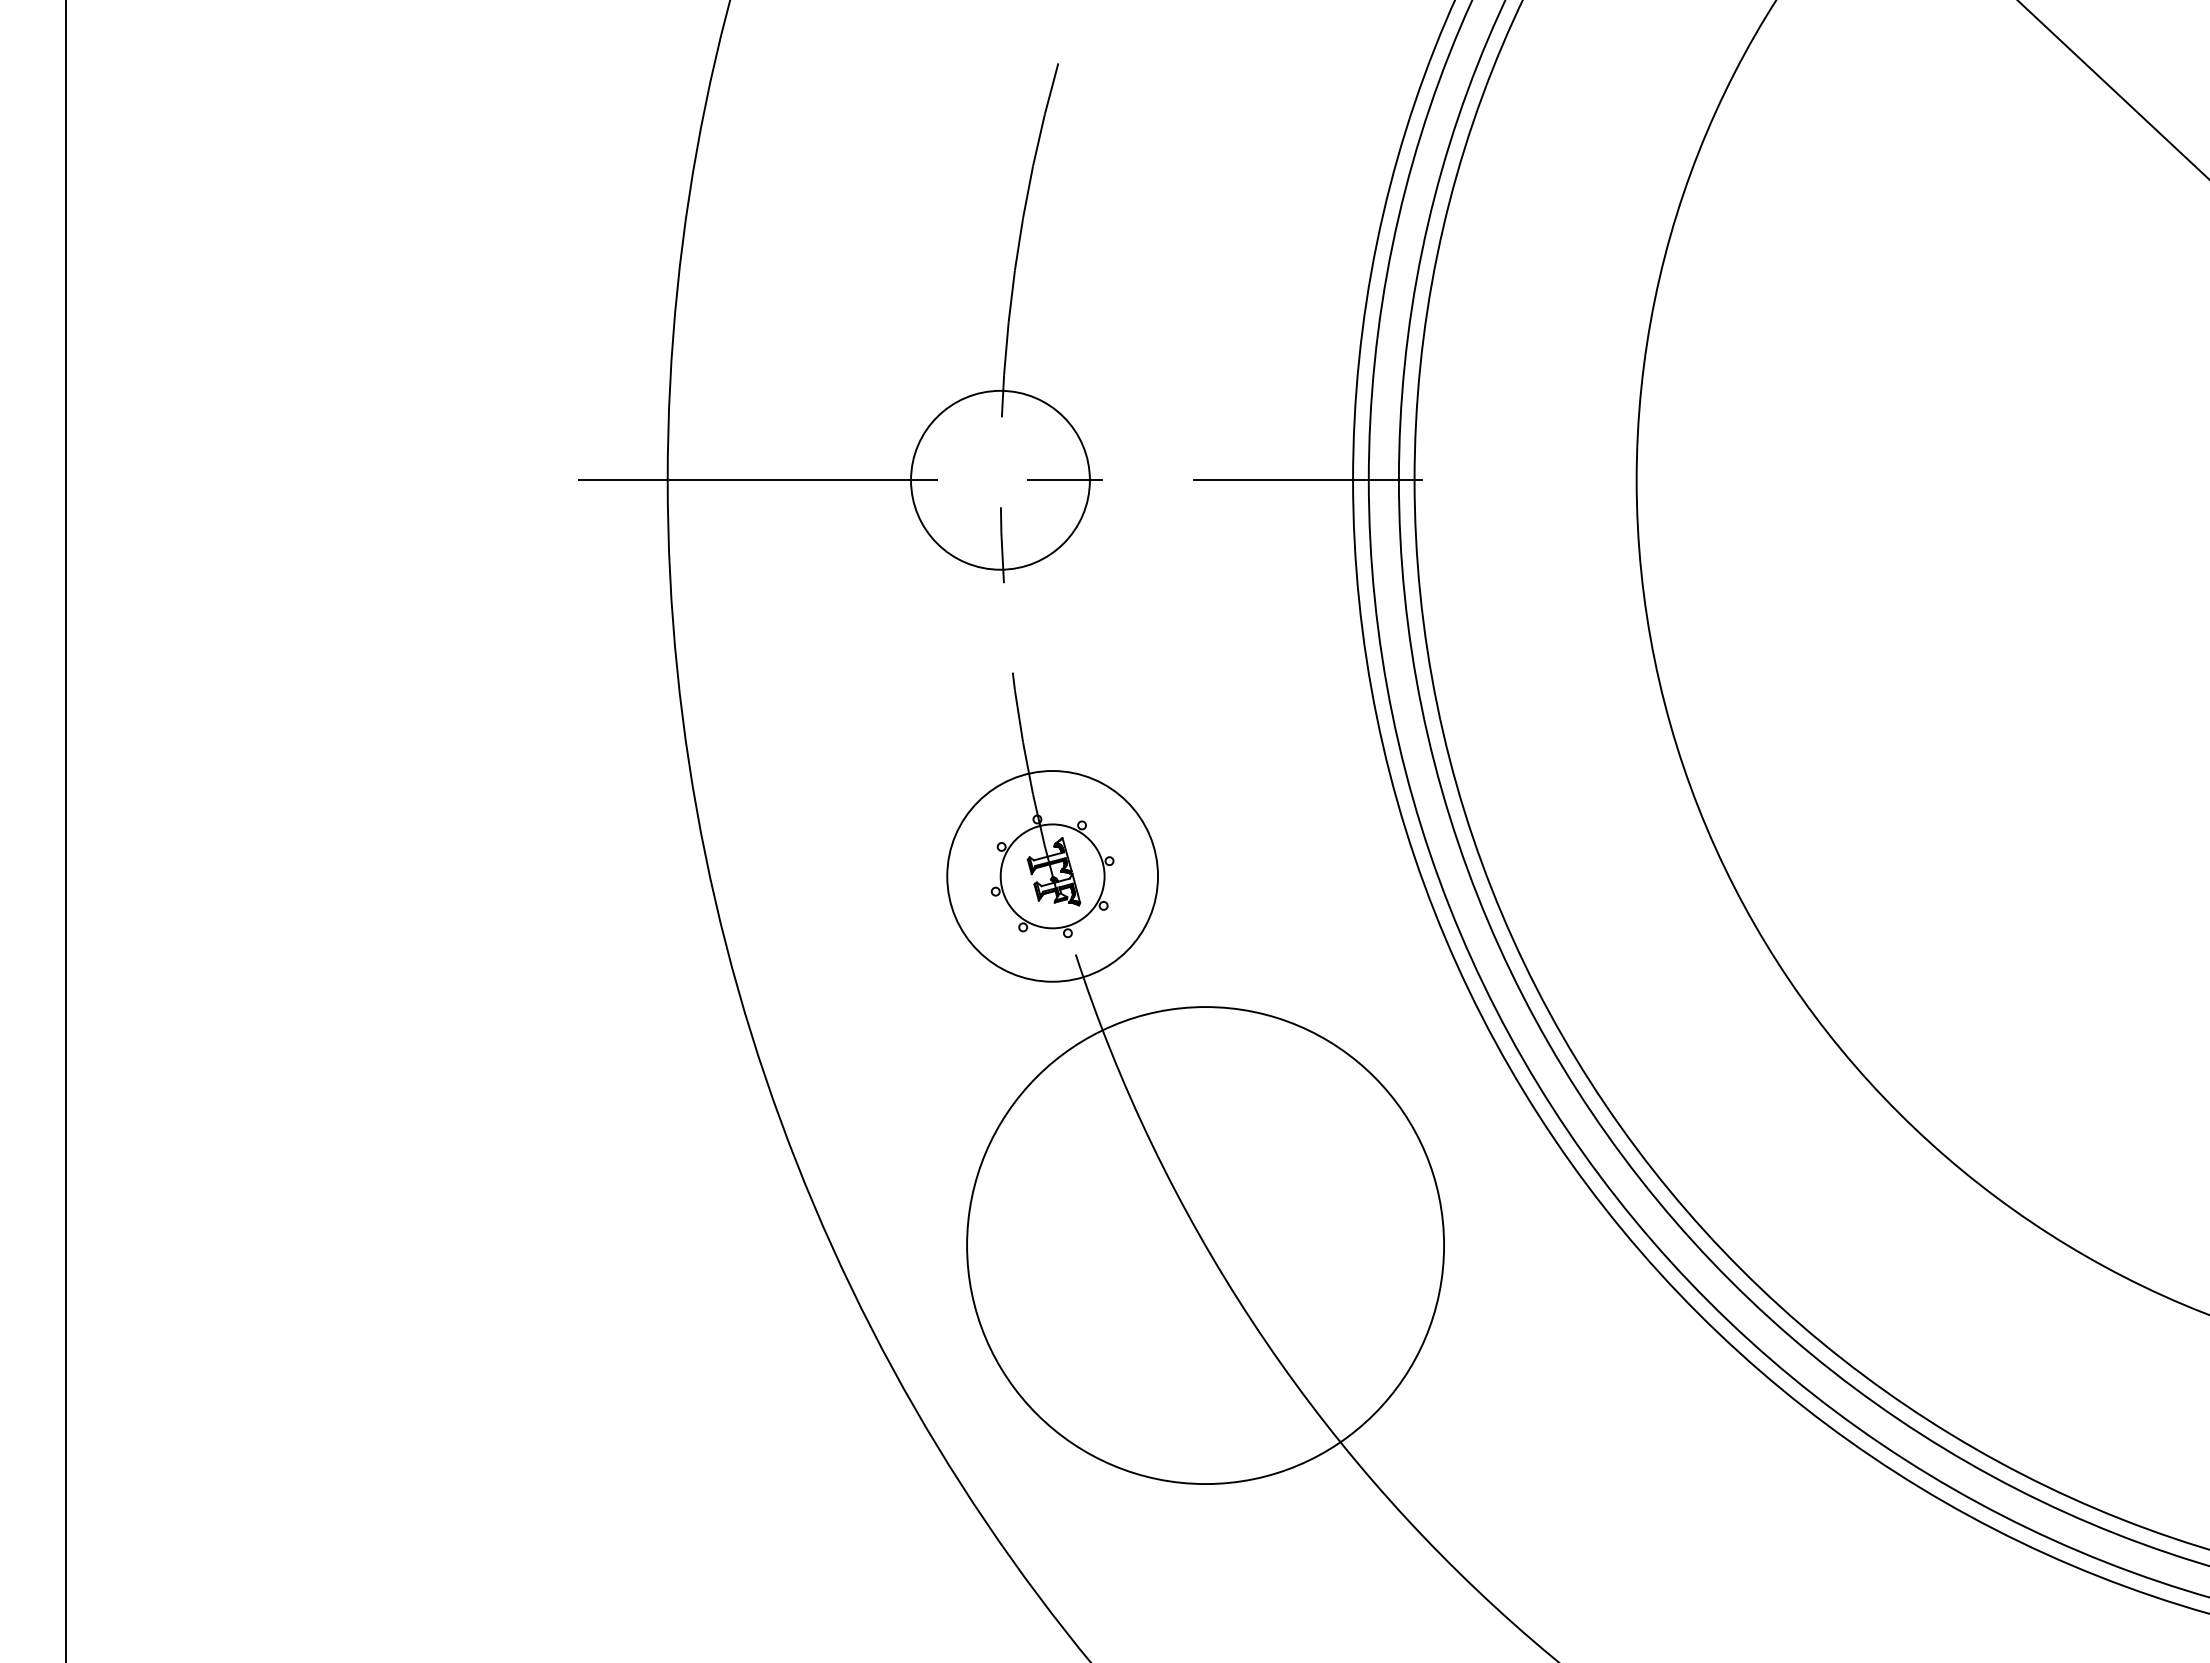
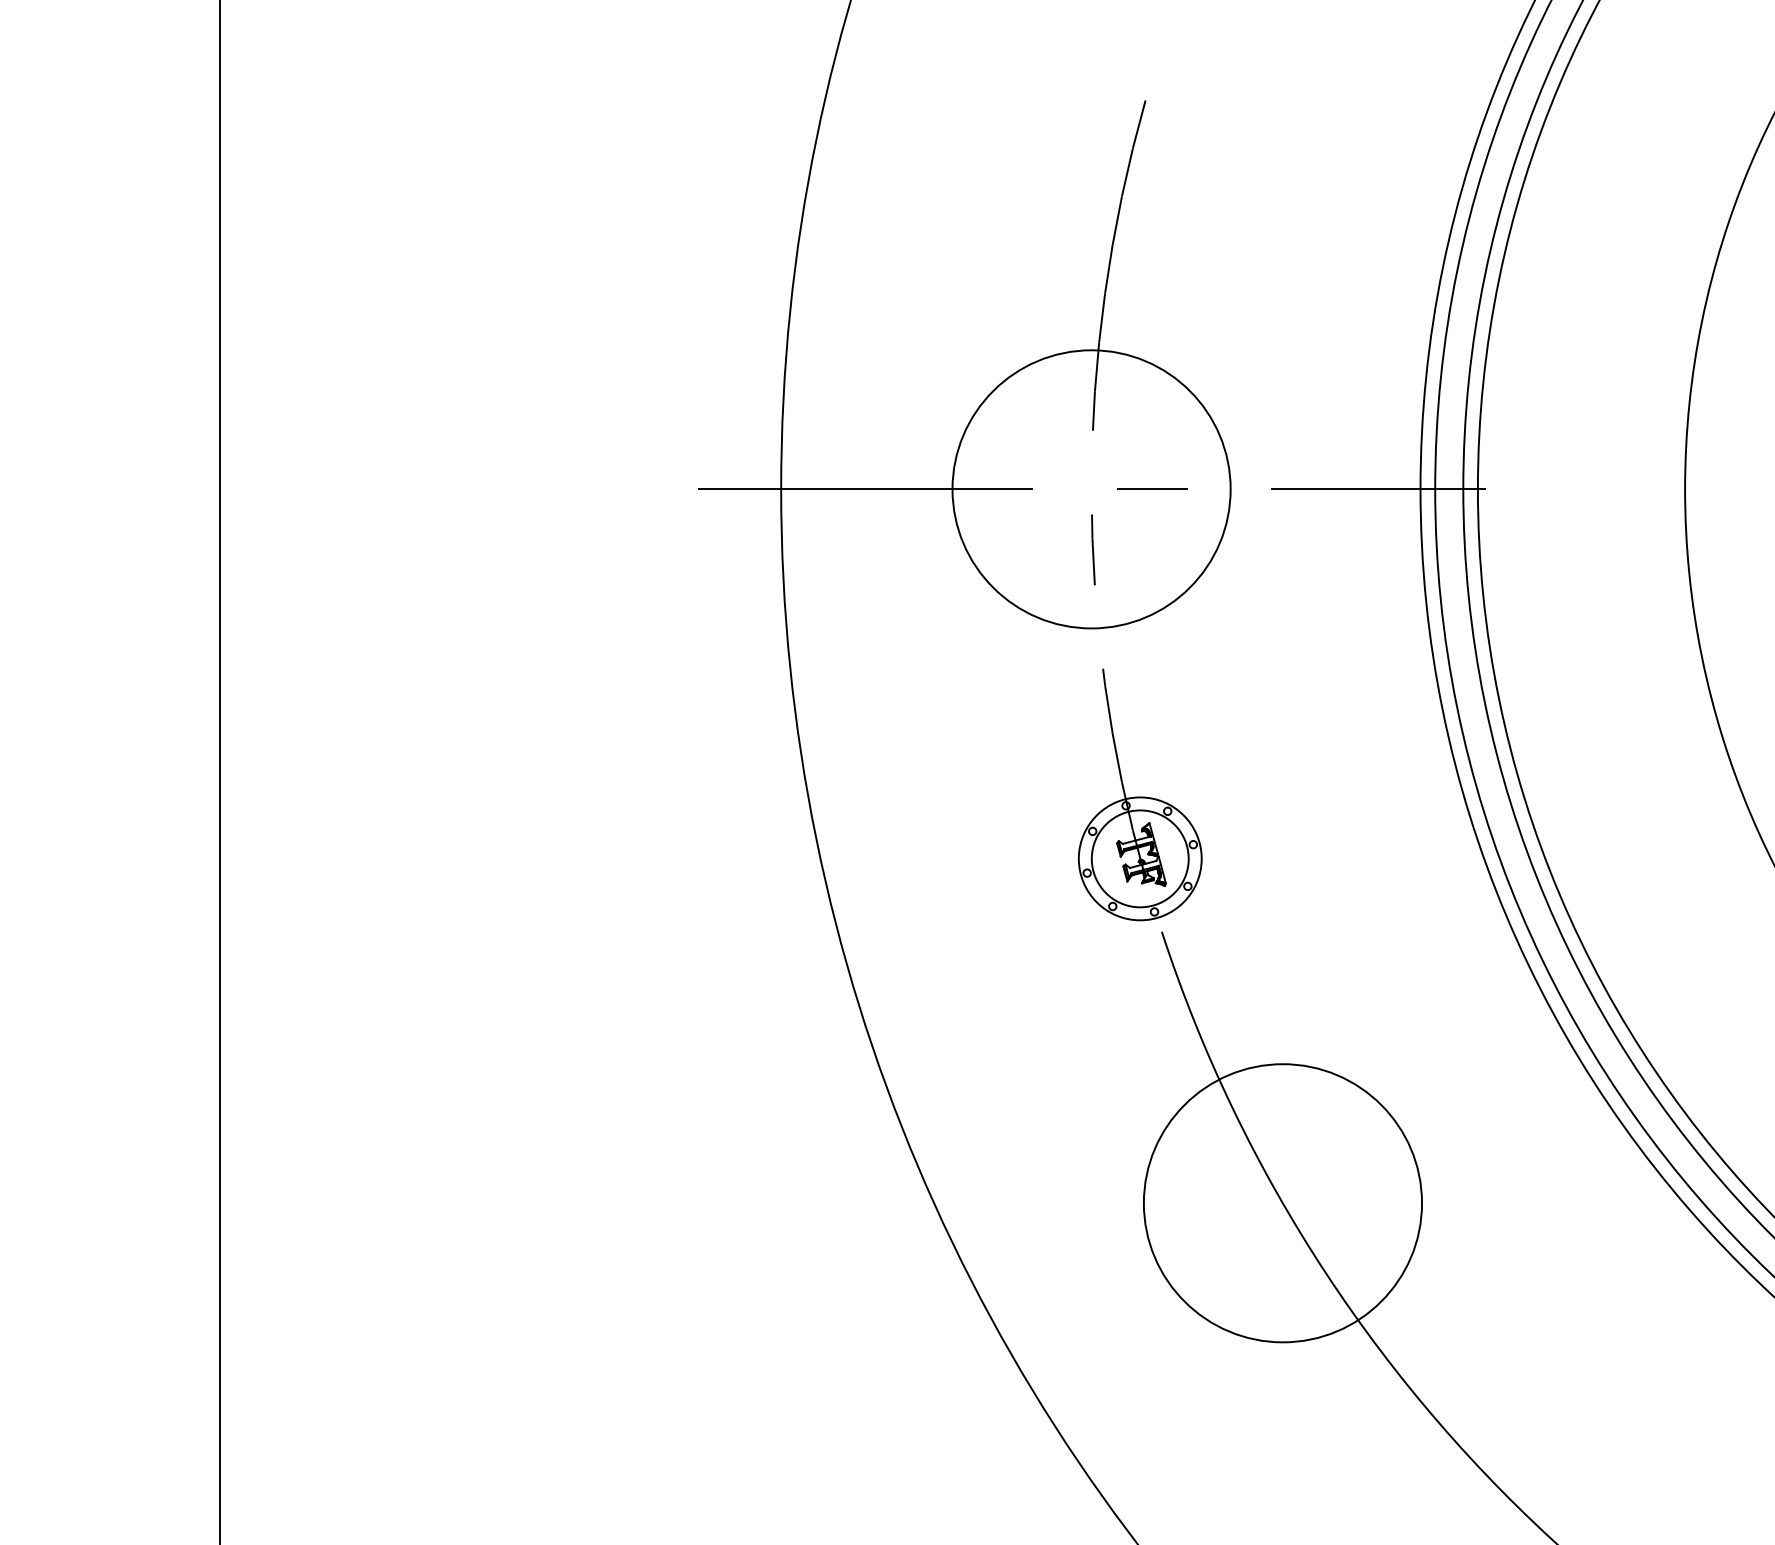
circle: (1000, 480) -> (1091, 489), size x1.67
circle: (1052, 876) -> (1140, 858), size x0.62
circle: (1205, 1245) -> (1282, 1203), size x0.62

